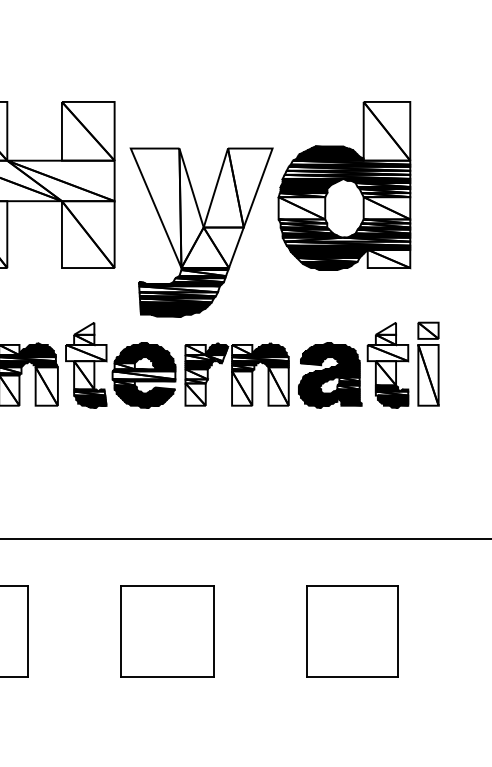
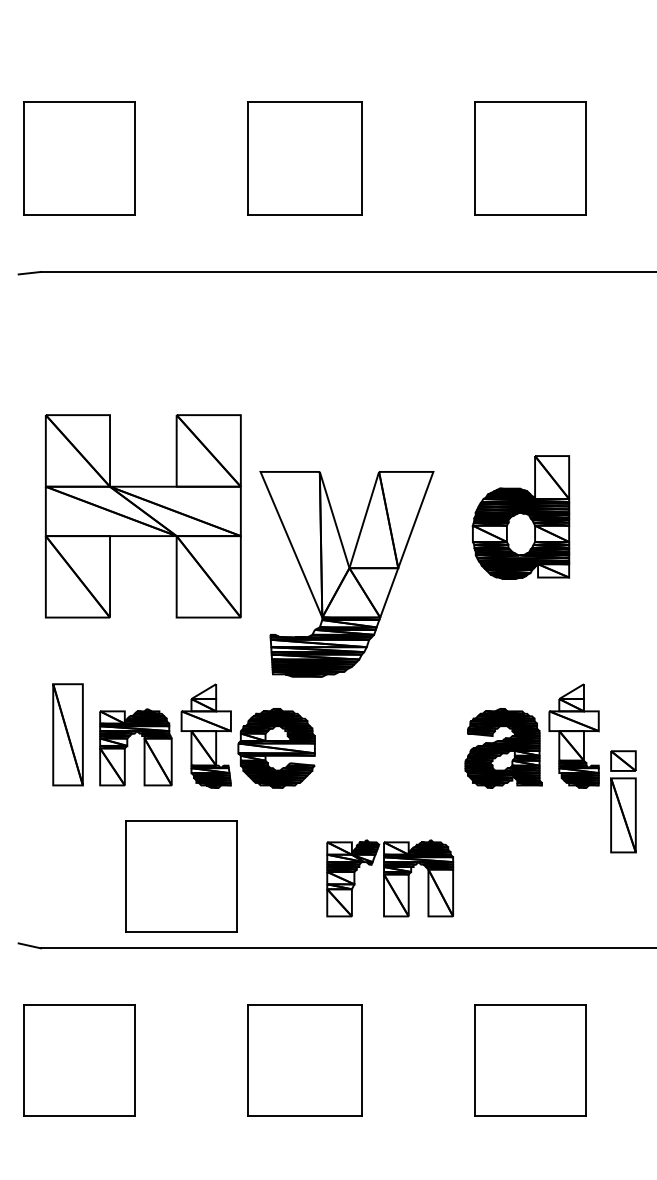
part: (344, 185) -> (520, 517), size x0.6
part: (428, 363) -> (623, 801), moved
part: (237, 374) -> (390, 878), moved
part: (65, 480) -> (181, 876), added

